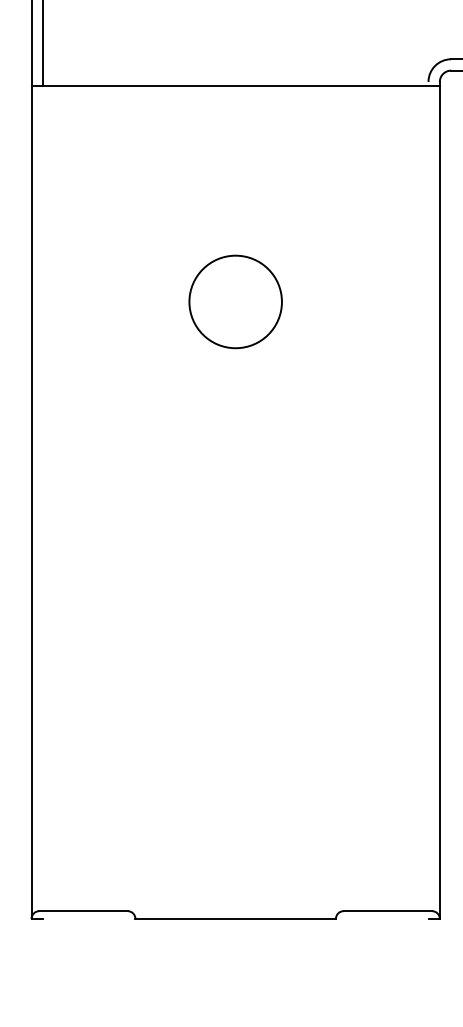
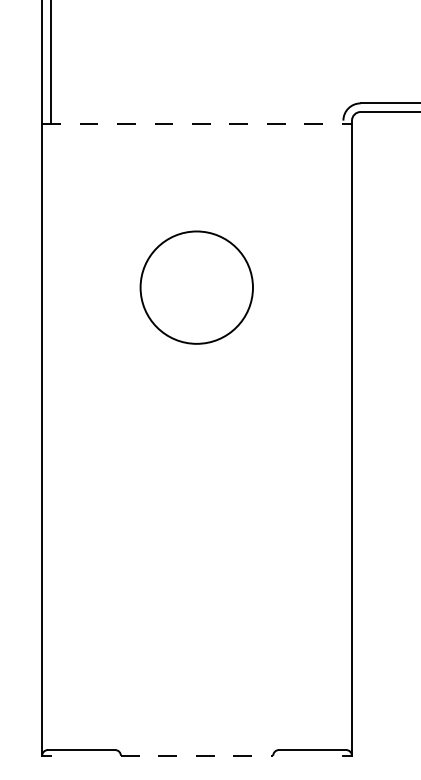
line: (236, 85) -> (197, 123), solid -> dashed
circle: (236, 301) -> (197, 287), size x1.6
line: (236, 918) -> (197, 755), solid -> dashed

